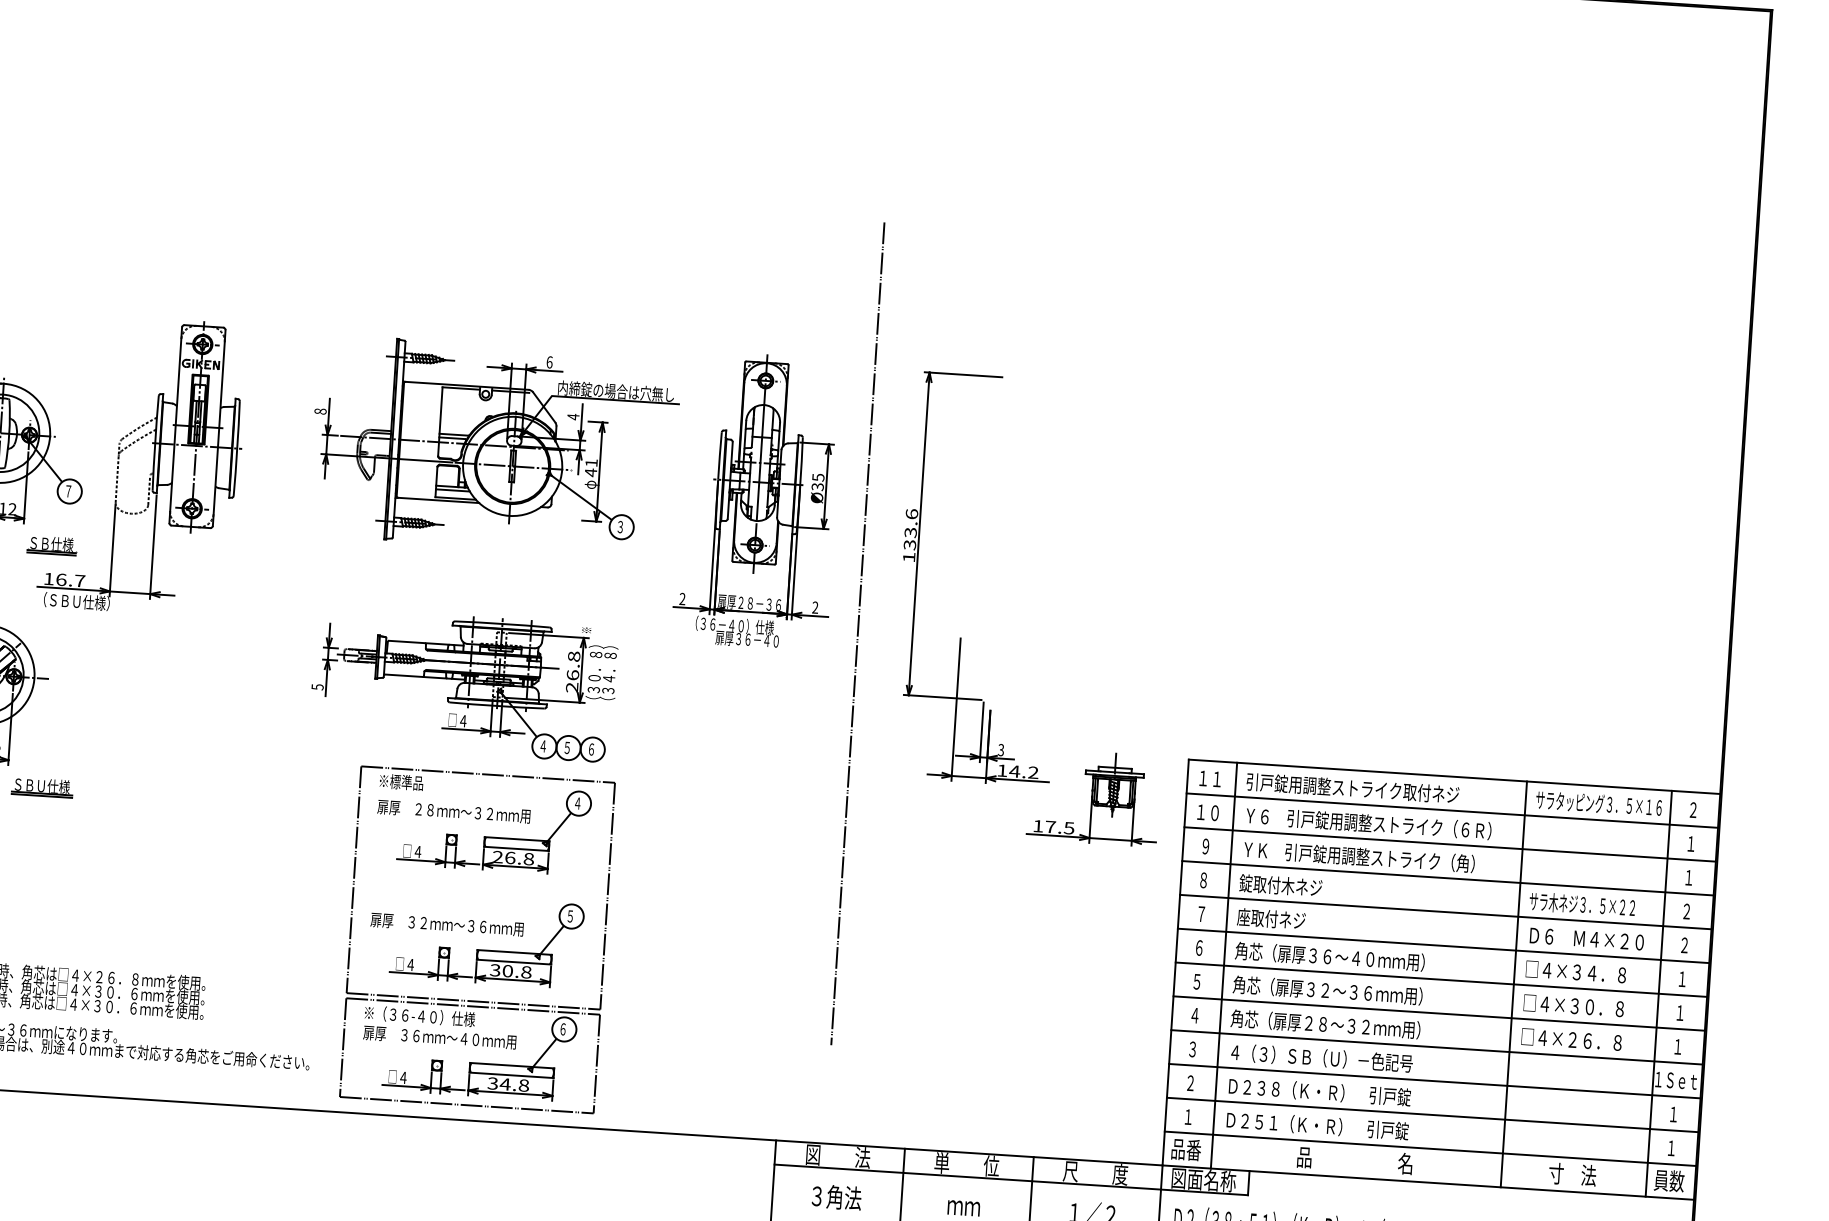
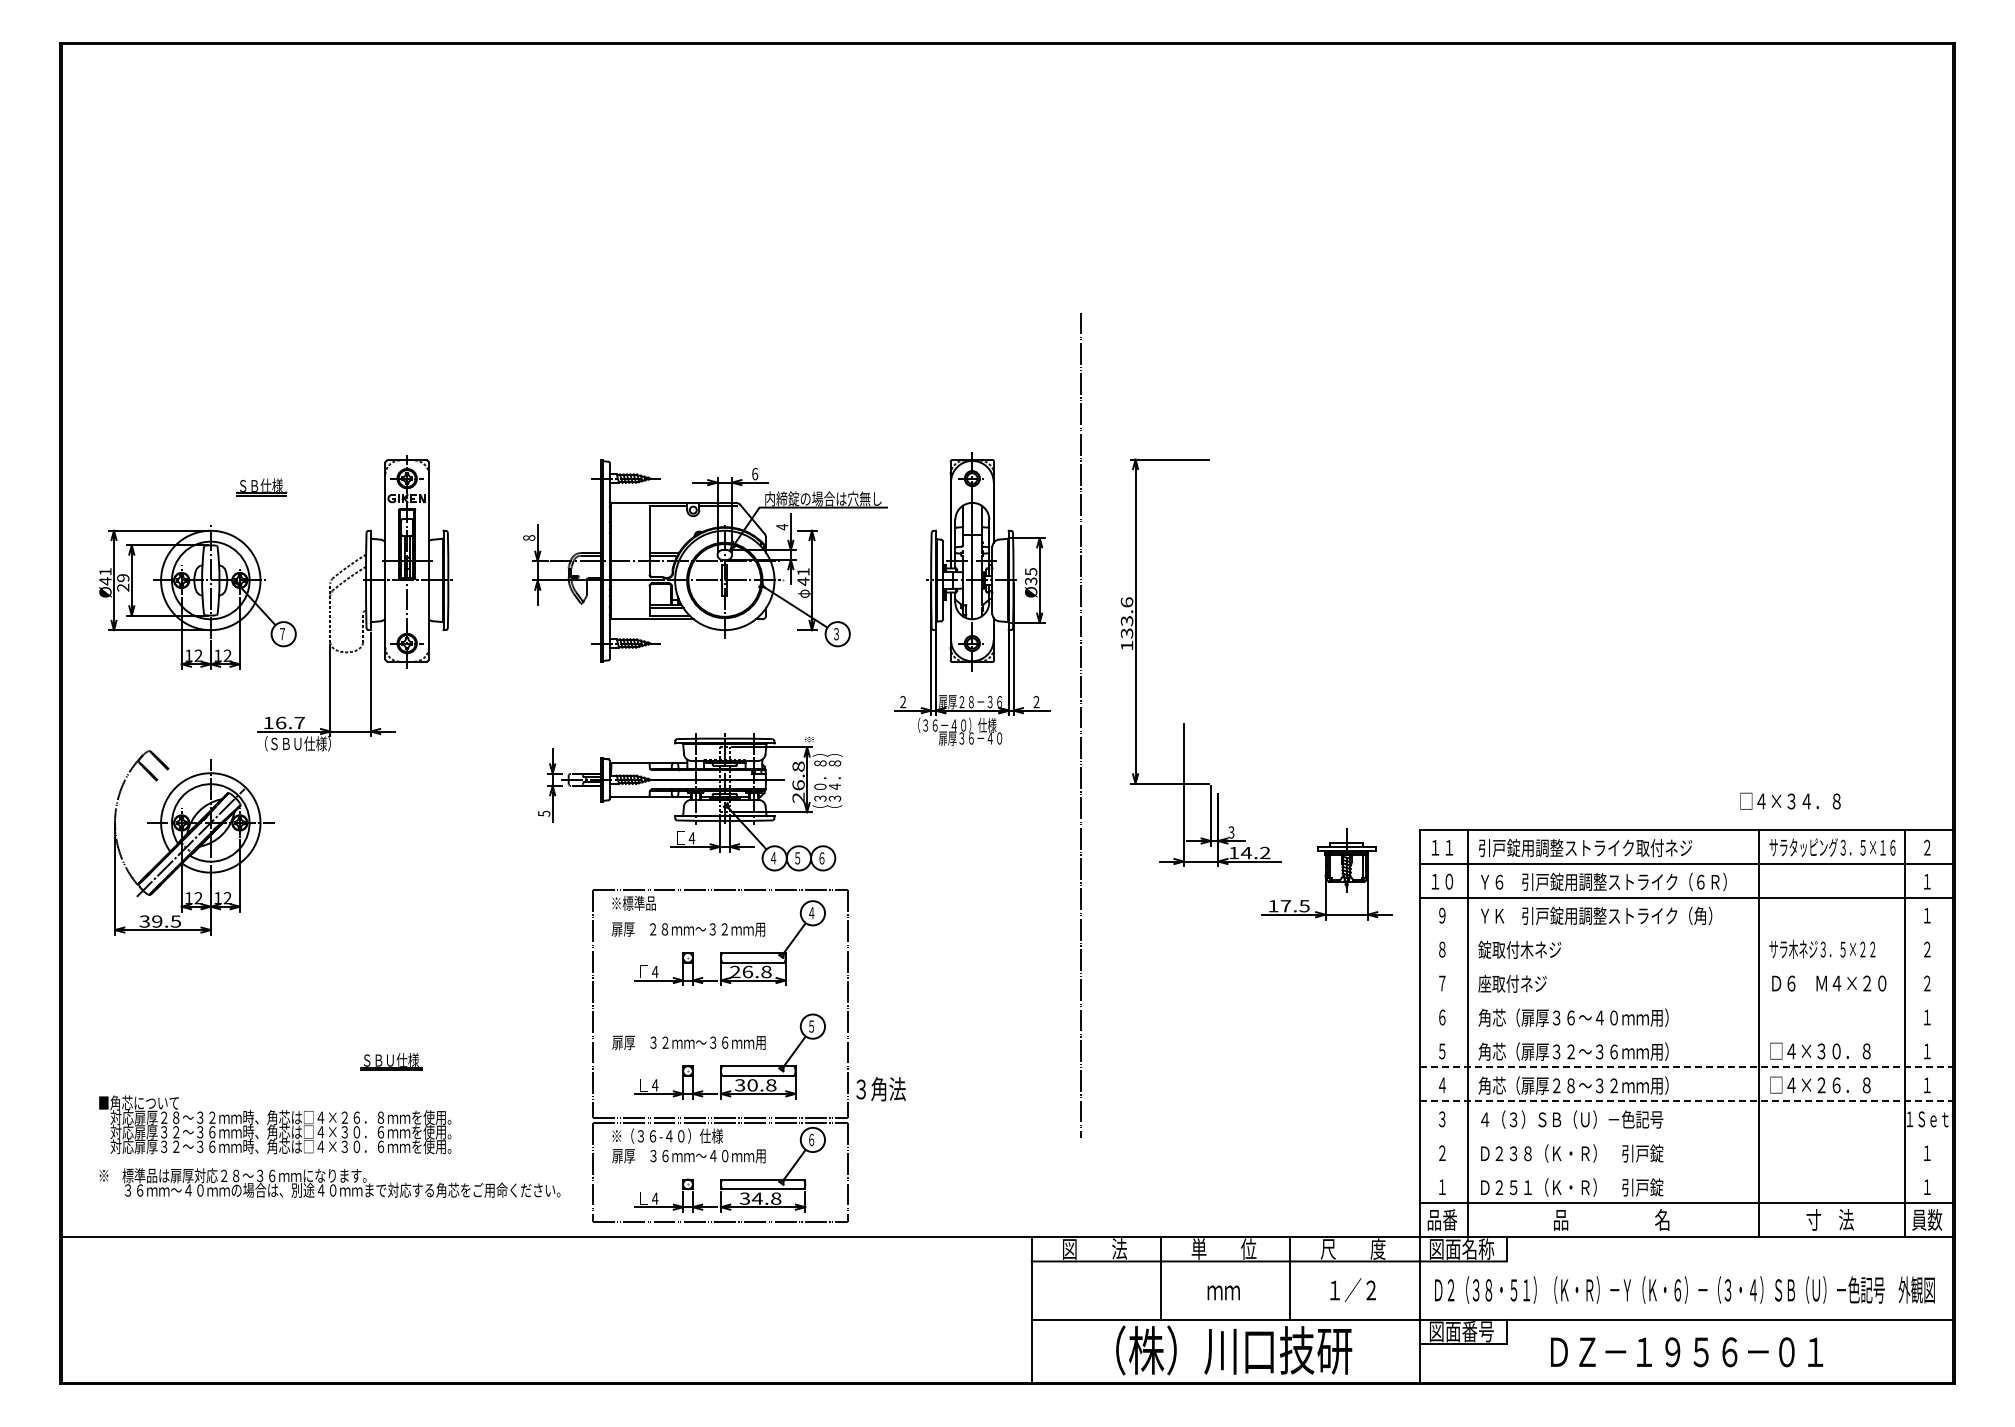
part: (52, 545) -> (261, 487), moved
part: (42, 787) -> (391, 1061), moved
line: (1448, 878) -> (1686, 931), removed
line: (1445, 911) -> (1686, 965), removed
line: (1443, 945) -> (1686, 999), removed
text: (1576, 971) -> (1790, 800), moved
line: (1441, 979) -> (1686, 1033), removed
line: (1439, 1013) -> (1686, 1067), solid -> dashed
line: (1437, 1047) -> (1686, 1101), solid -> dashed
line: (1434, 1081) -> (1686, 1135), removed
line: (1432, 1115) -> (1686, 1169), removed
text: (836, 1197) -> (880, 1089), moved

